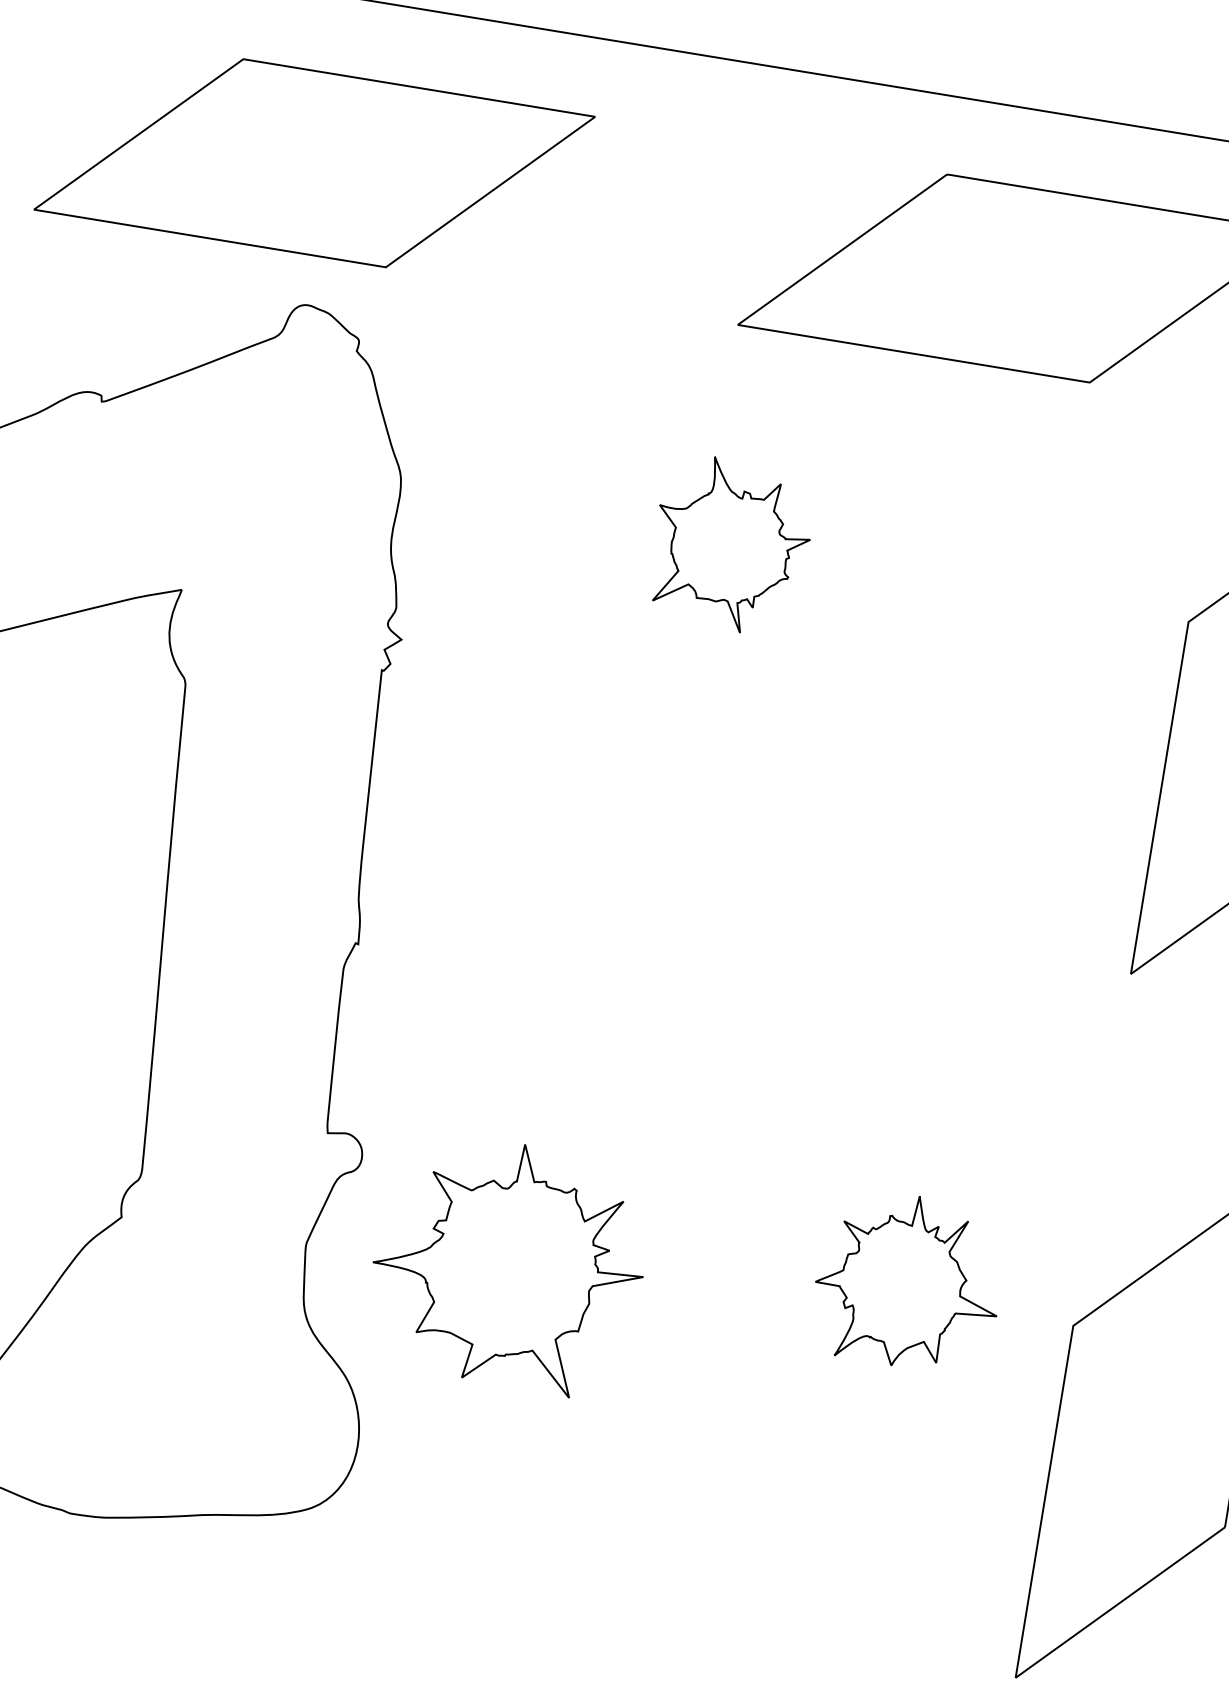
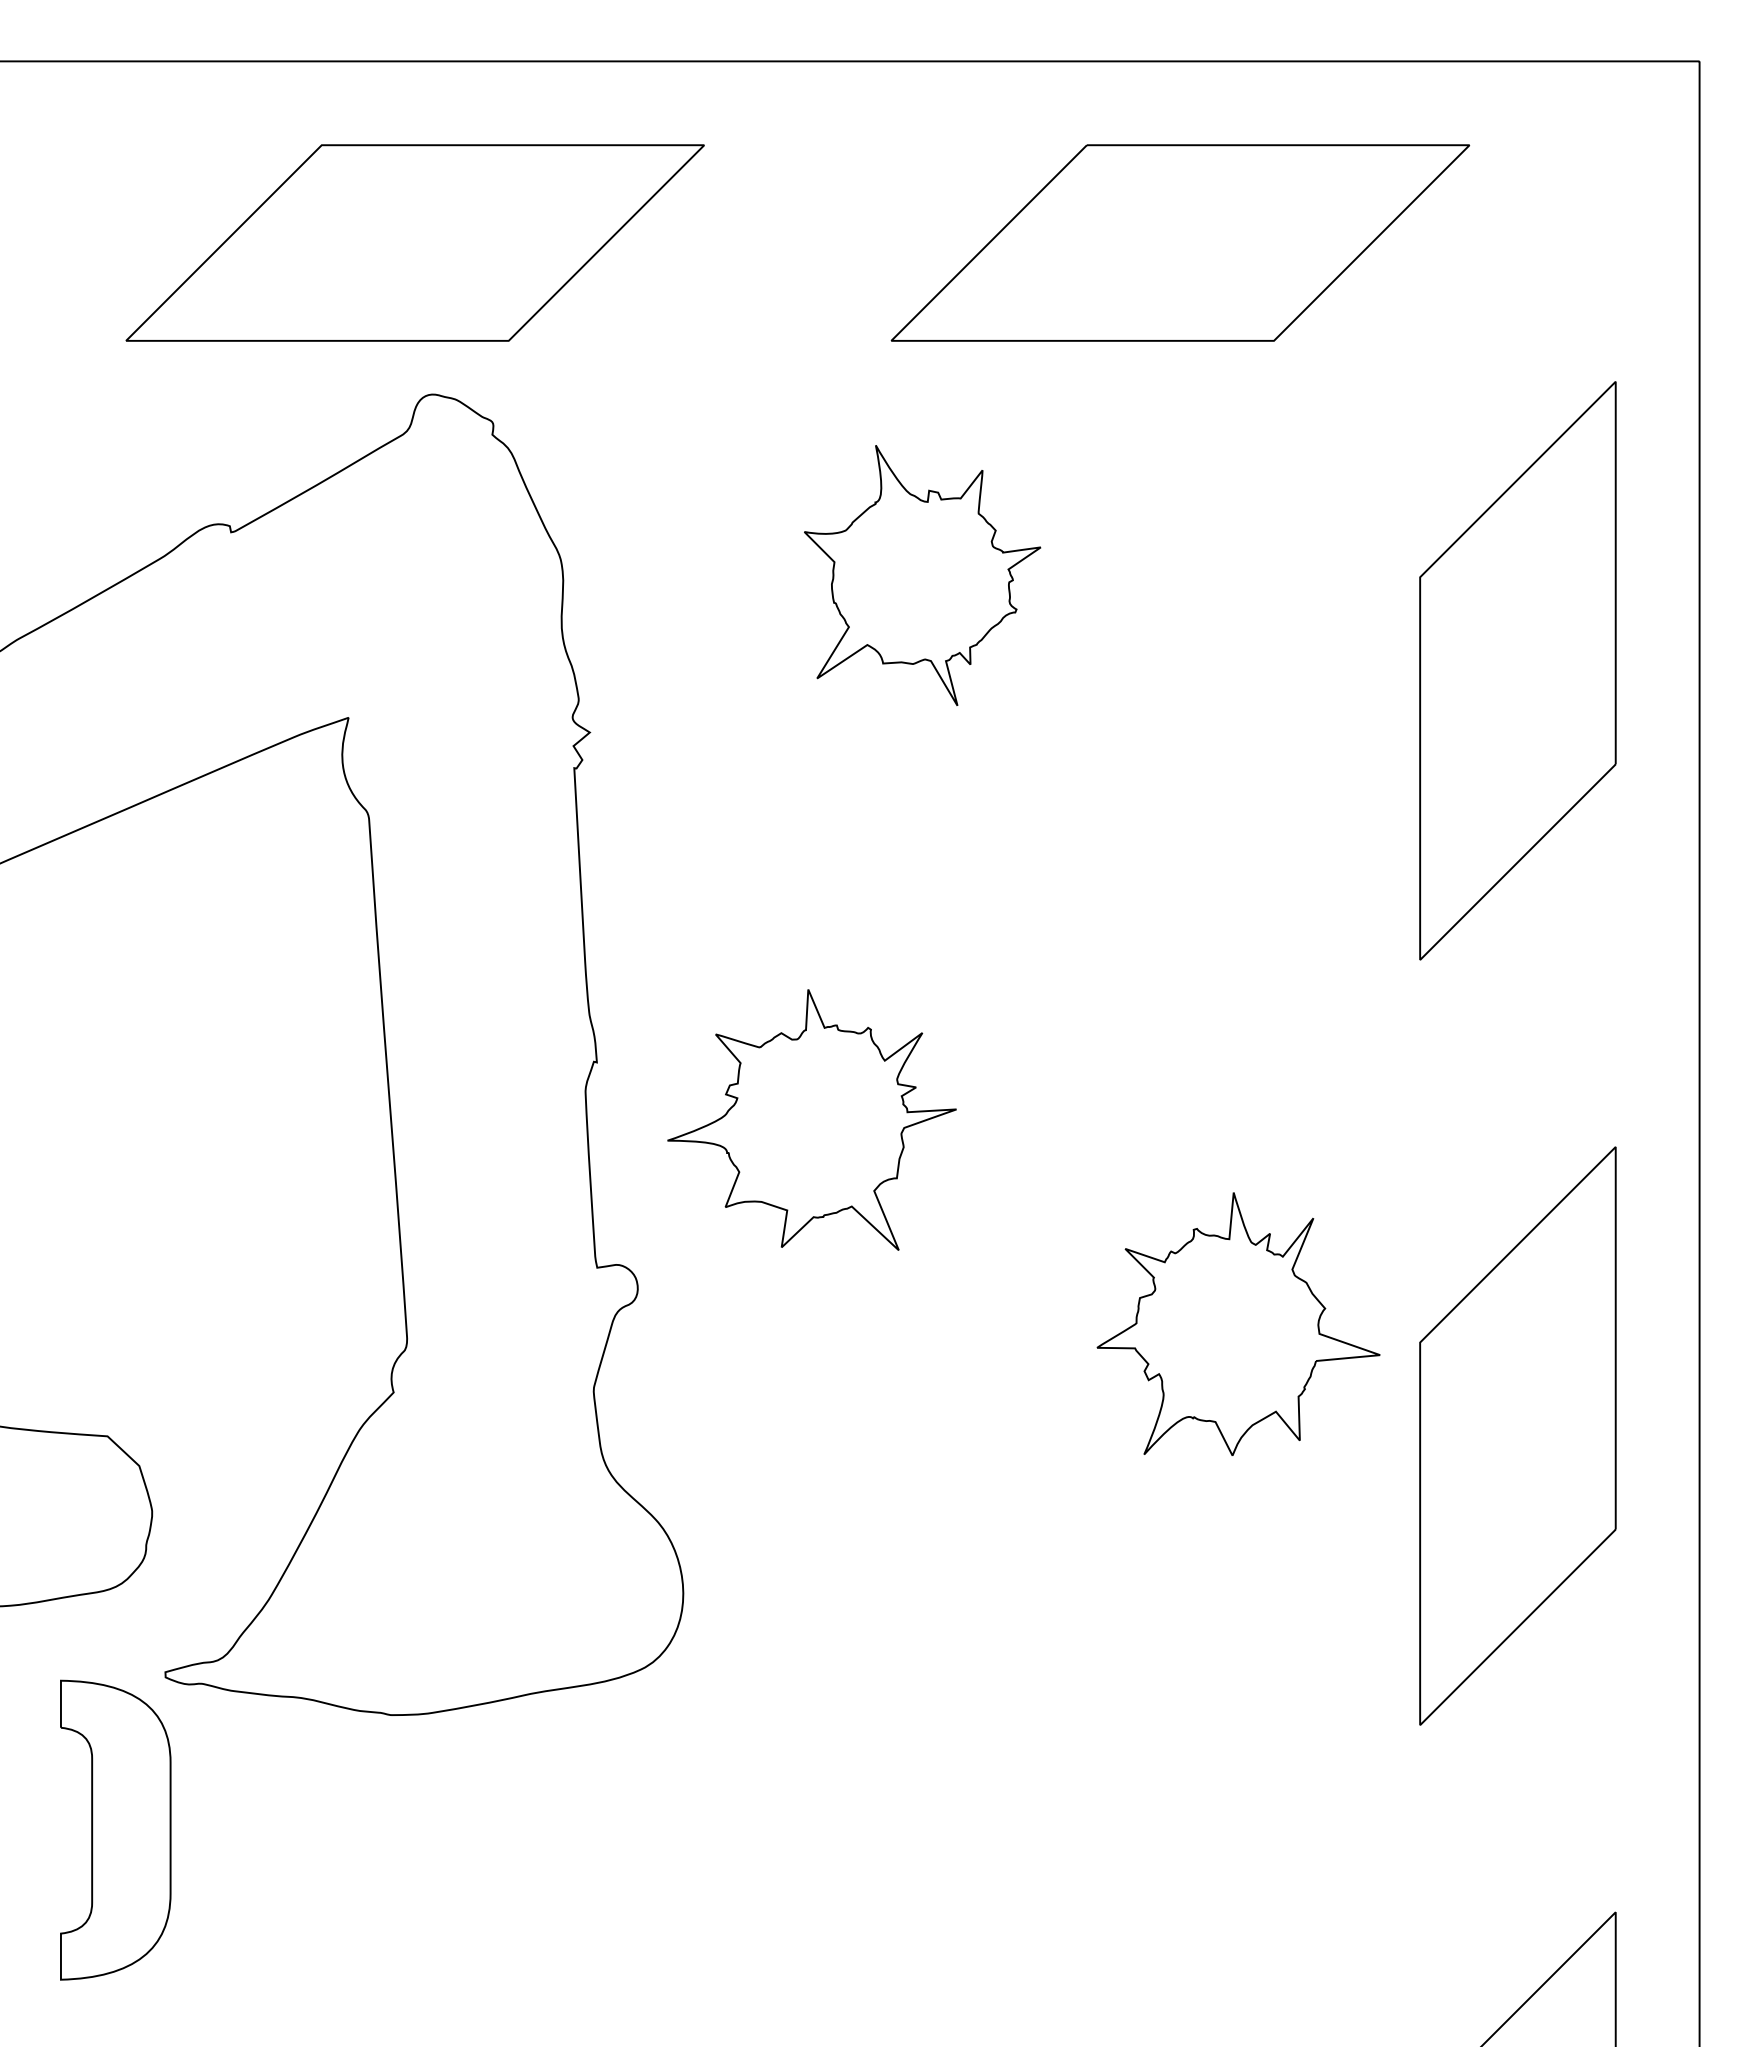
part: (731, 545) -> (922, 575), size x1.43
part: (508, 1264) -> (811, 1119), moved
part: (909, 1281) -> (1238, 1323), size x1.43

